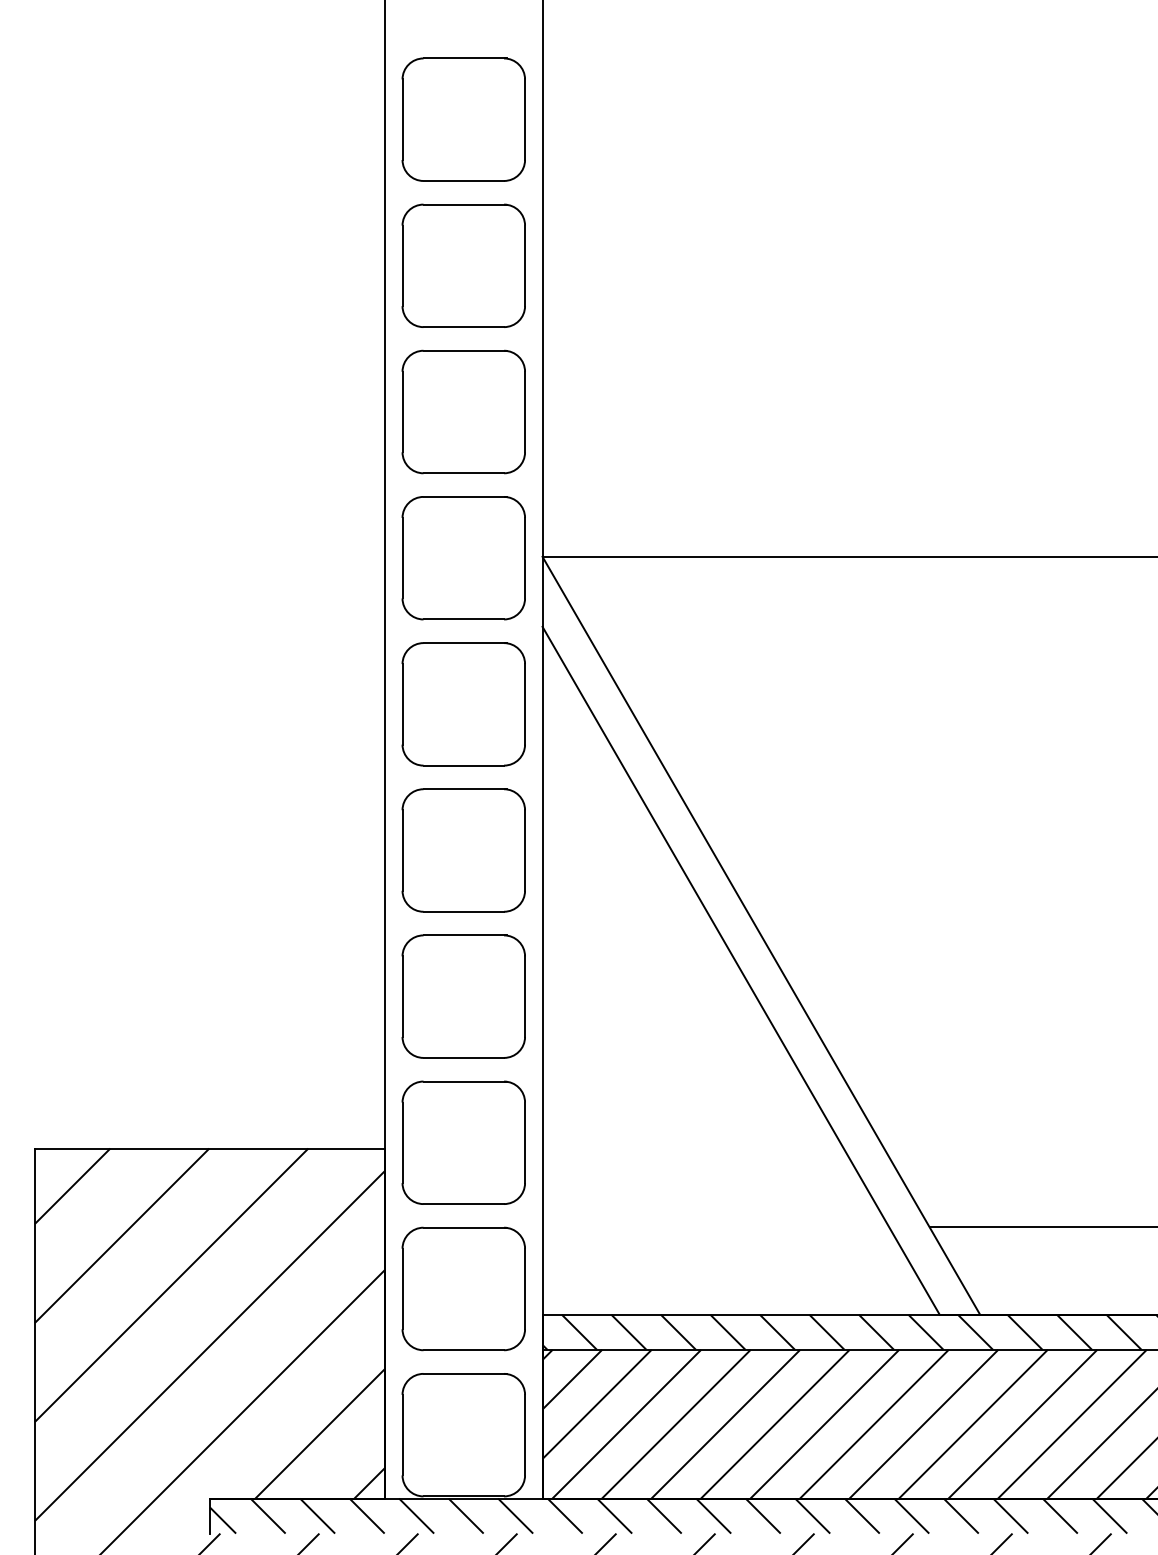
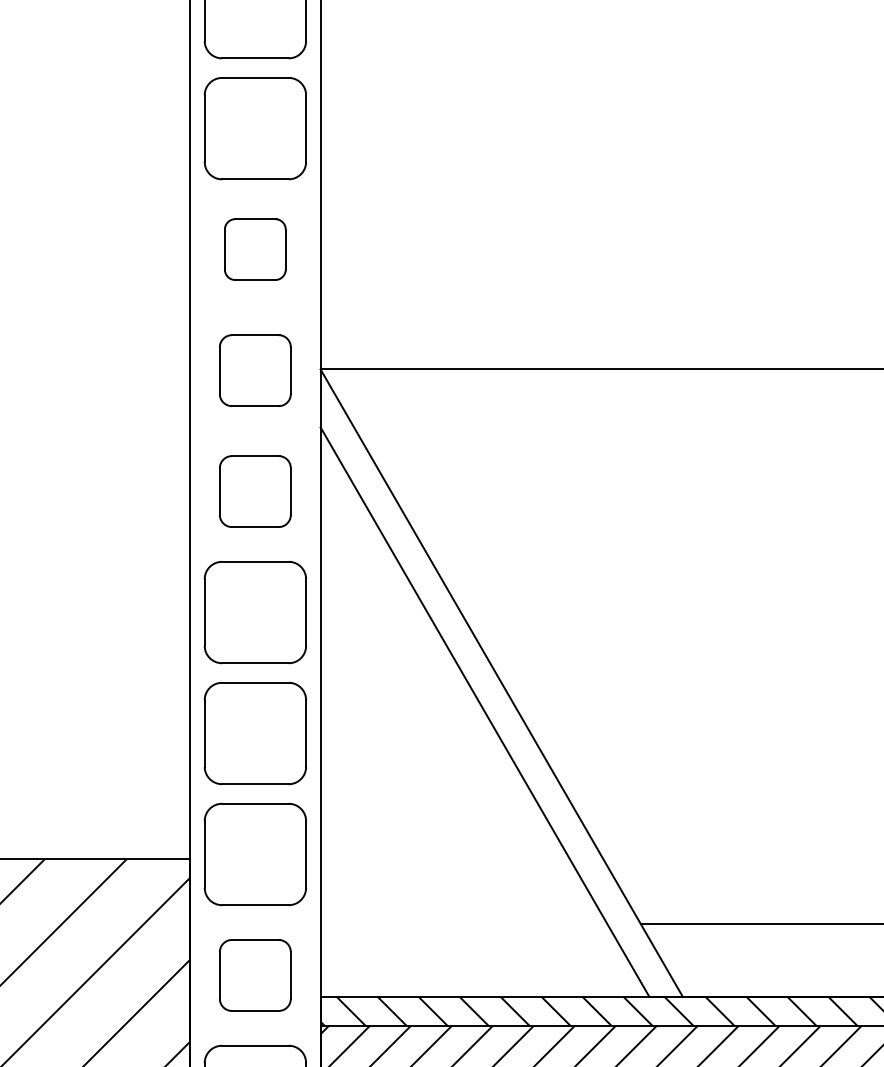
part: (463, 411) -> (255, 249), size x0.6
part: (463, 558) -> (255, 370), size x0.7
part: (463, 704) -> (255, 491), size x0.7
part: (463, 1288) -> (255, 975), size x0.7

